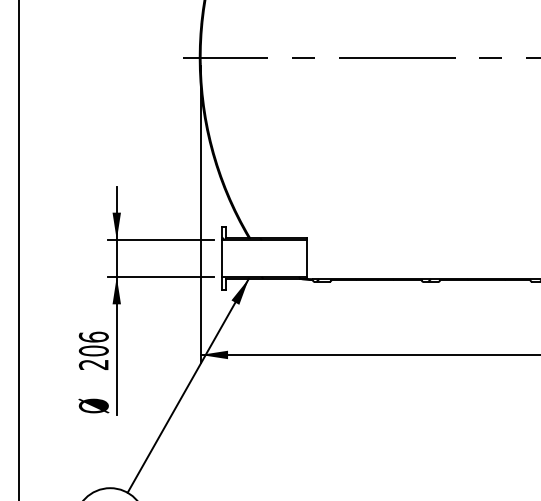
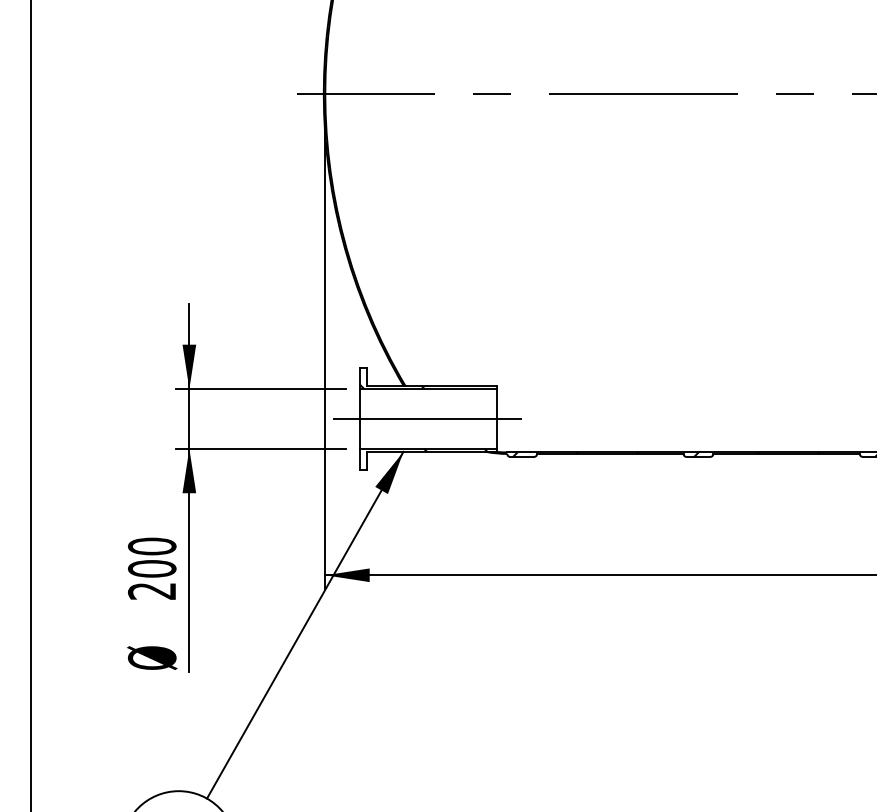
line: (264, 258) -> (428, 418), added
text: (93, 336) -> (151, 545), 206 -> 200

